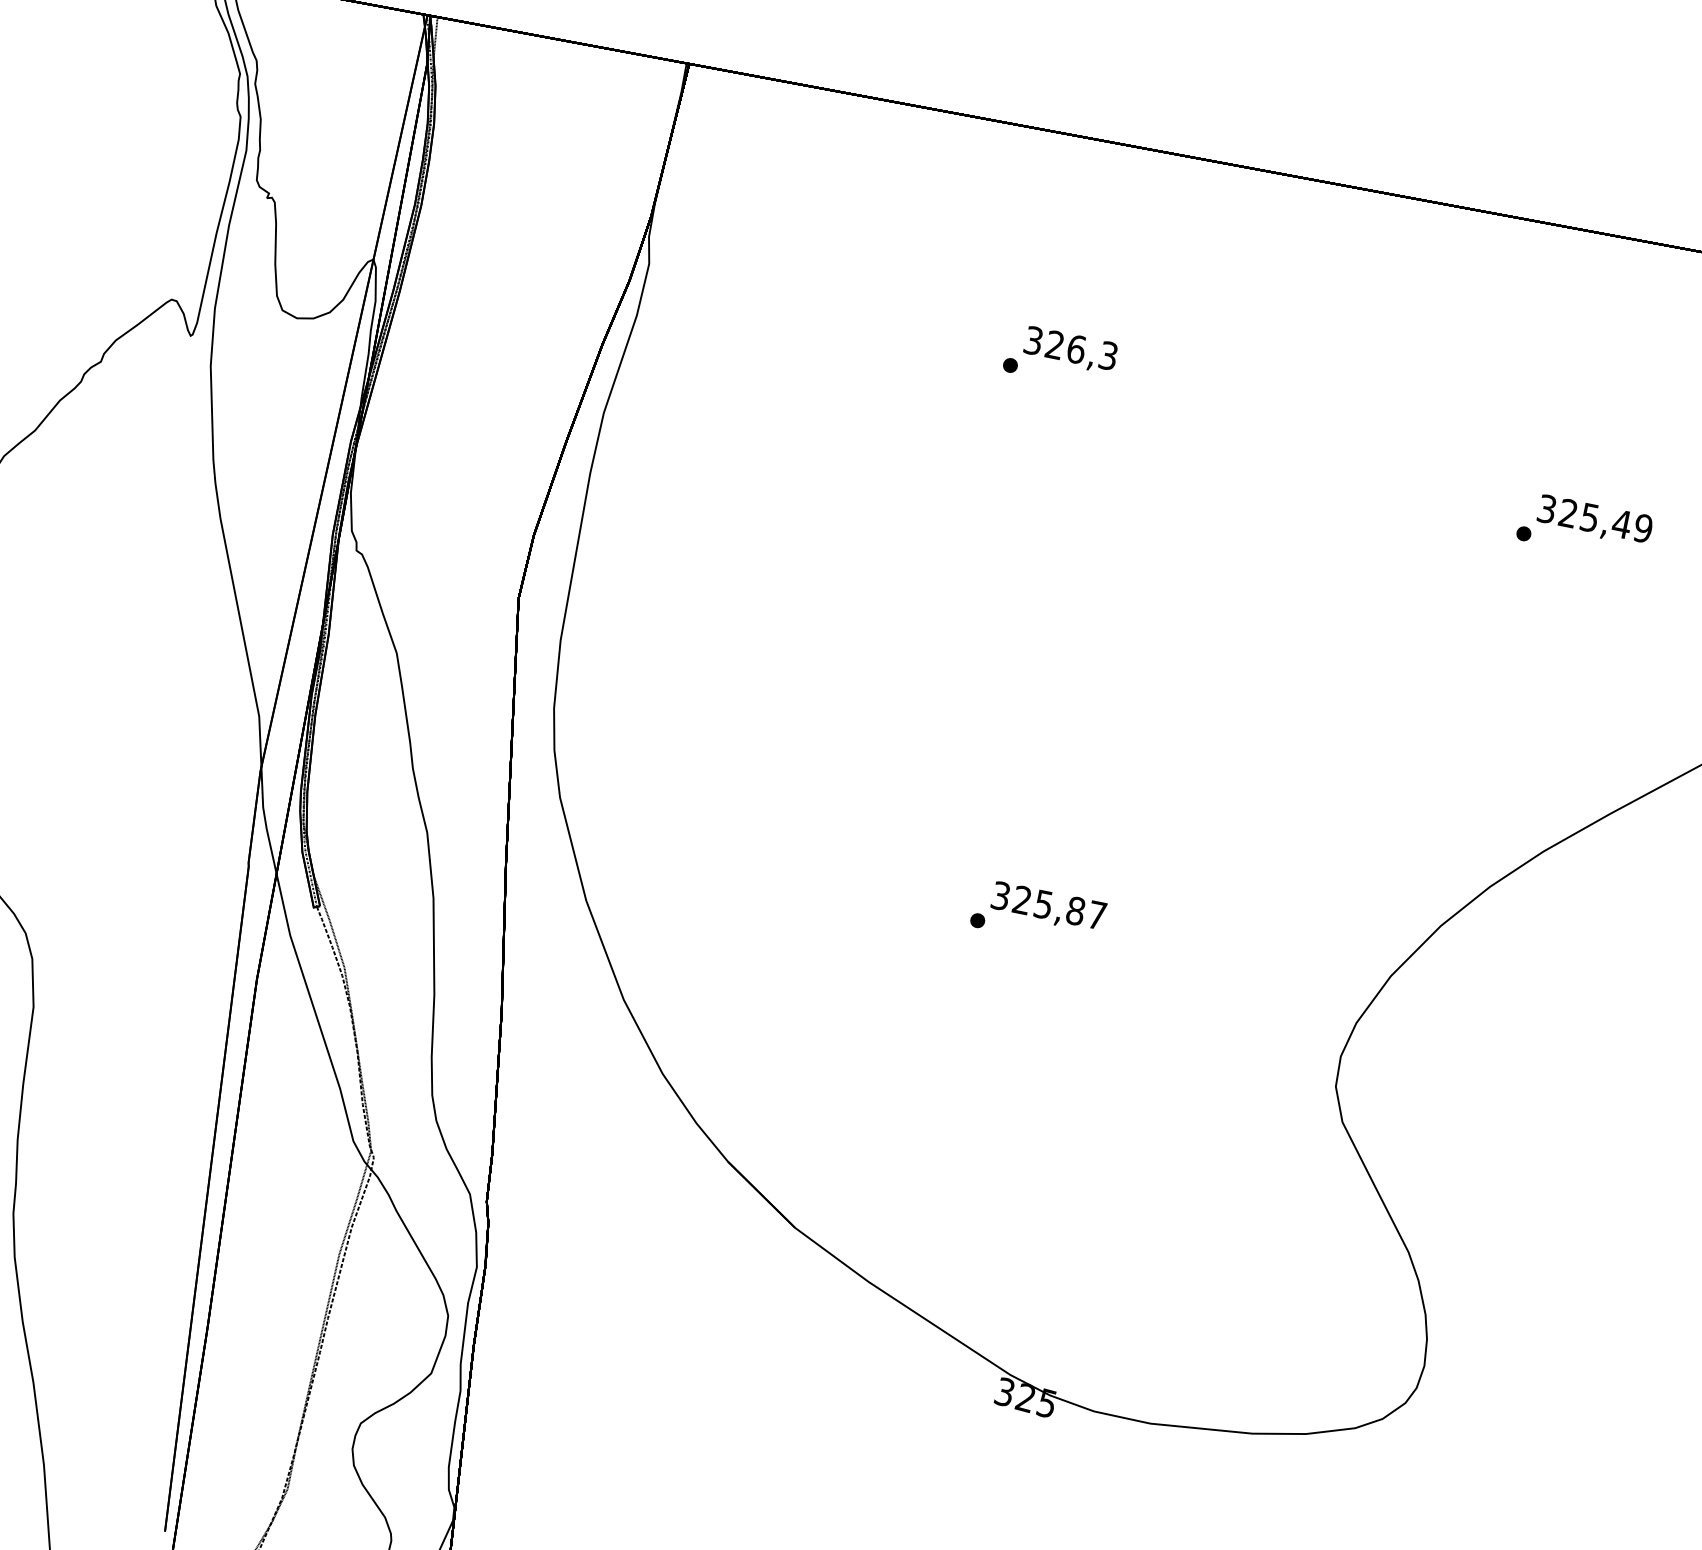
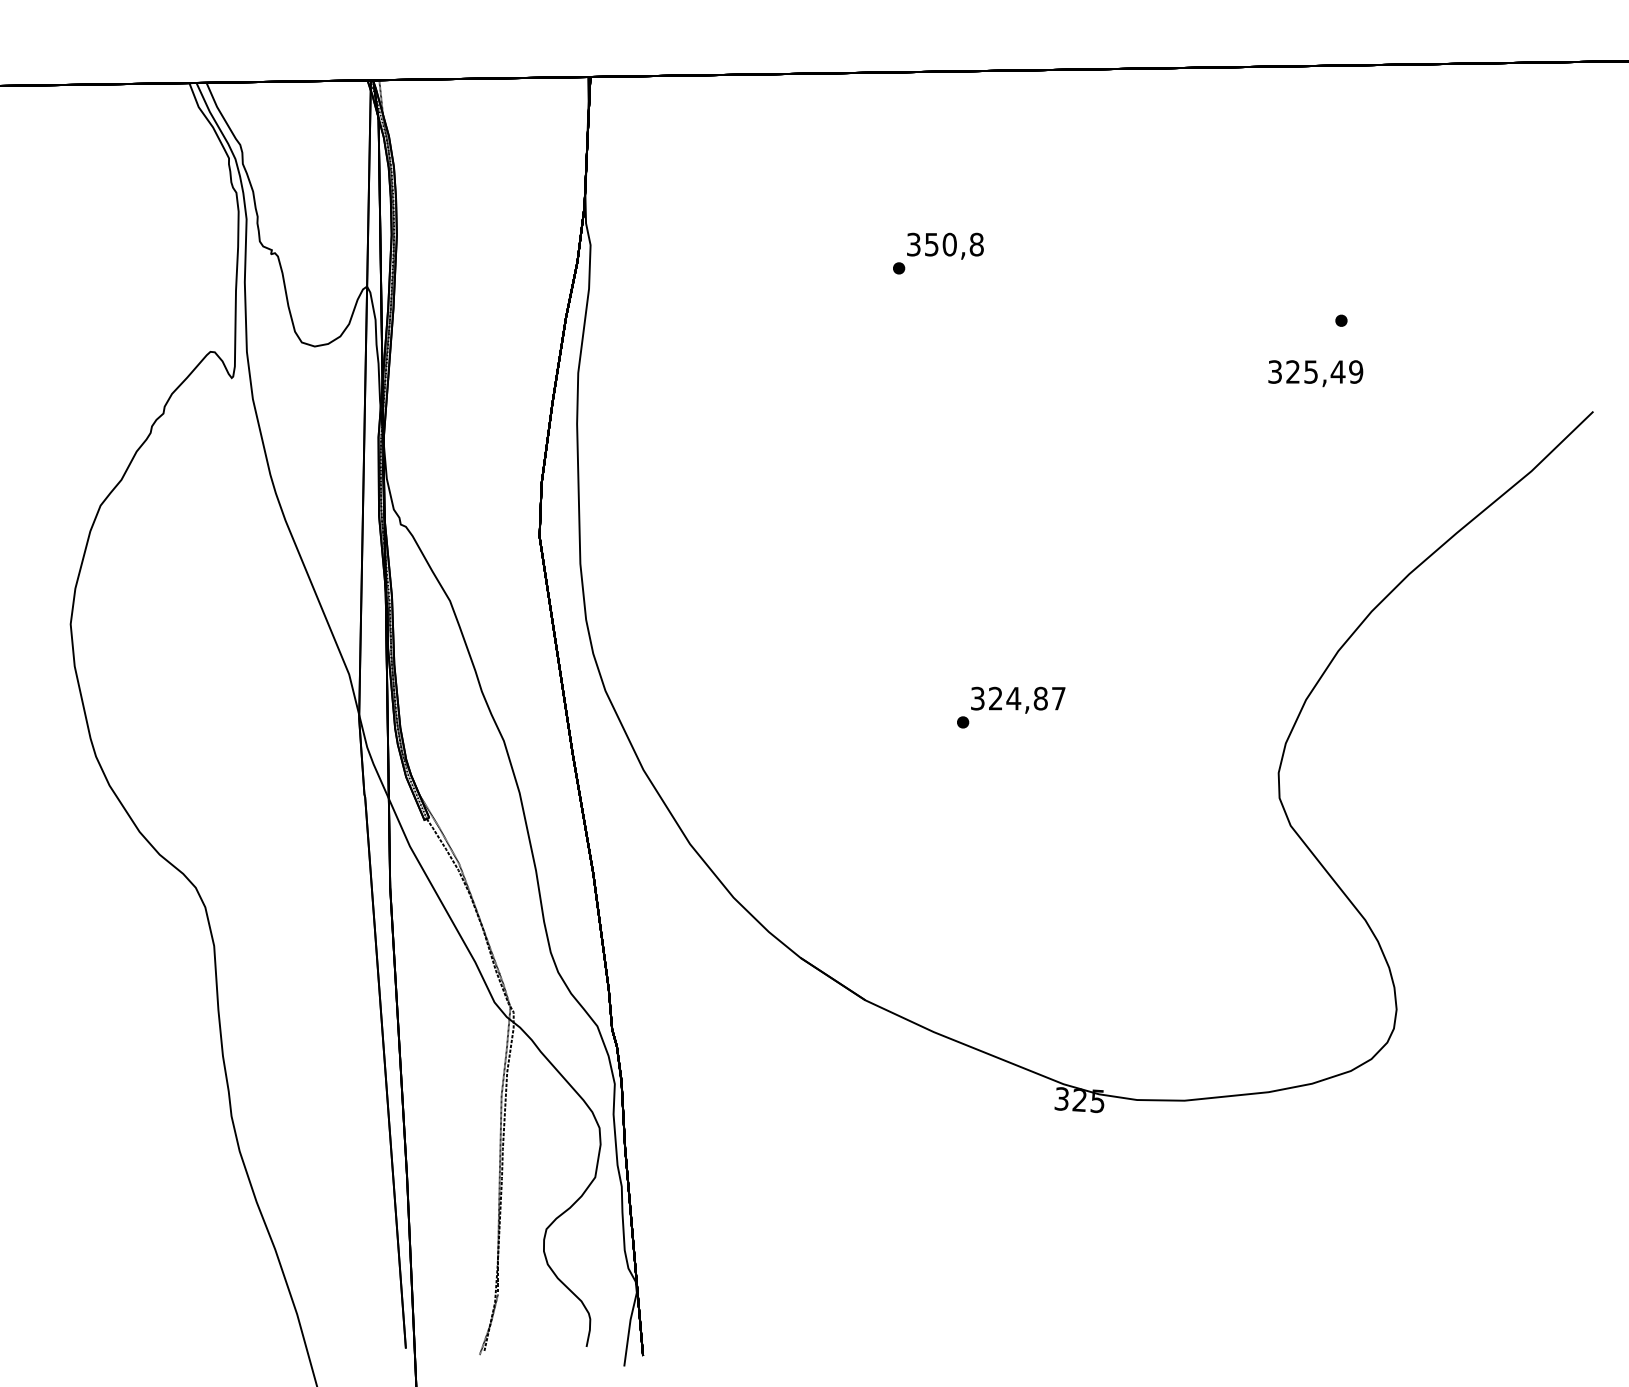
text: (1082, 350) -> (954, 244), 326,3 -> 350,8
text: (1594, 520) -> (1315, 373), moved
text: (1043, 904) -> (1013, 698), 325,87 -> 324,87

